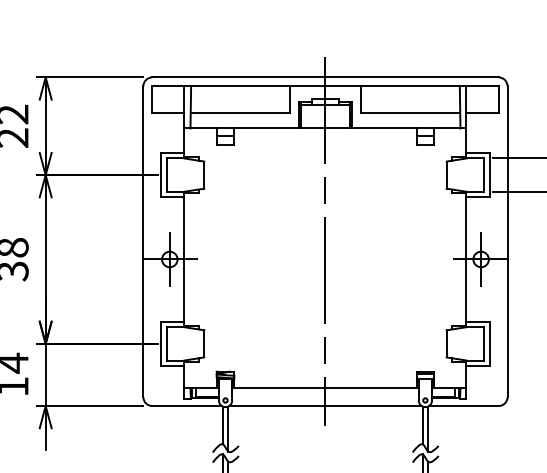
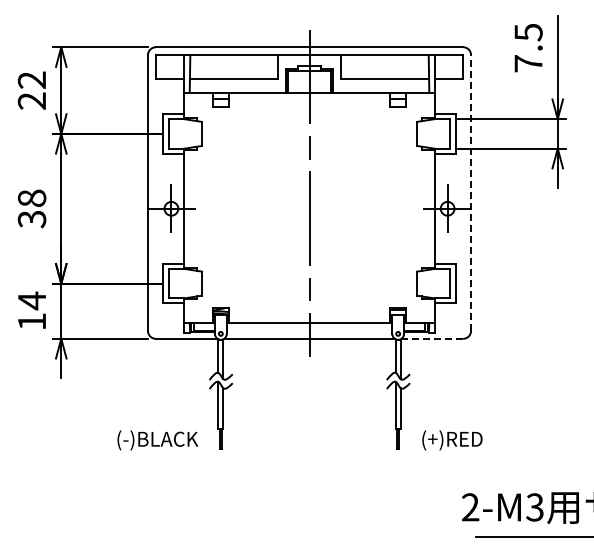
line: (508, 242) -> (471, 193), solid -> dashed
line: (464, 405) -> (432, 338), solid -> dashed

